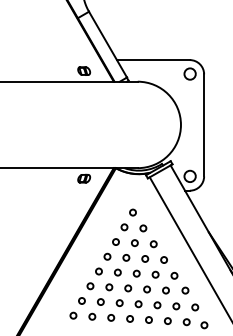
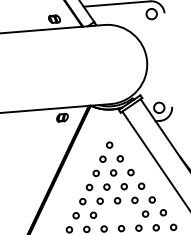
line: (204, 125) -> (168, 60), removed
circle: (128, 288) -> (111, 214), removed
circle: (146, 289) -> (127, 214), removed

